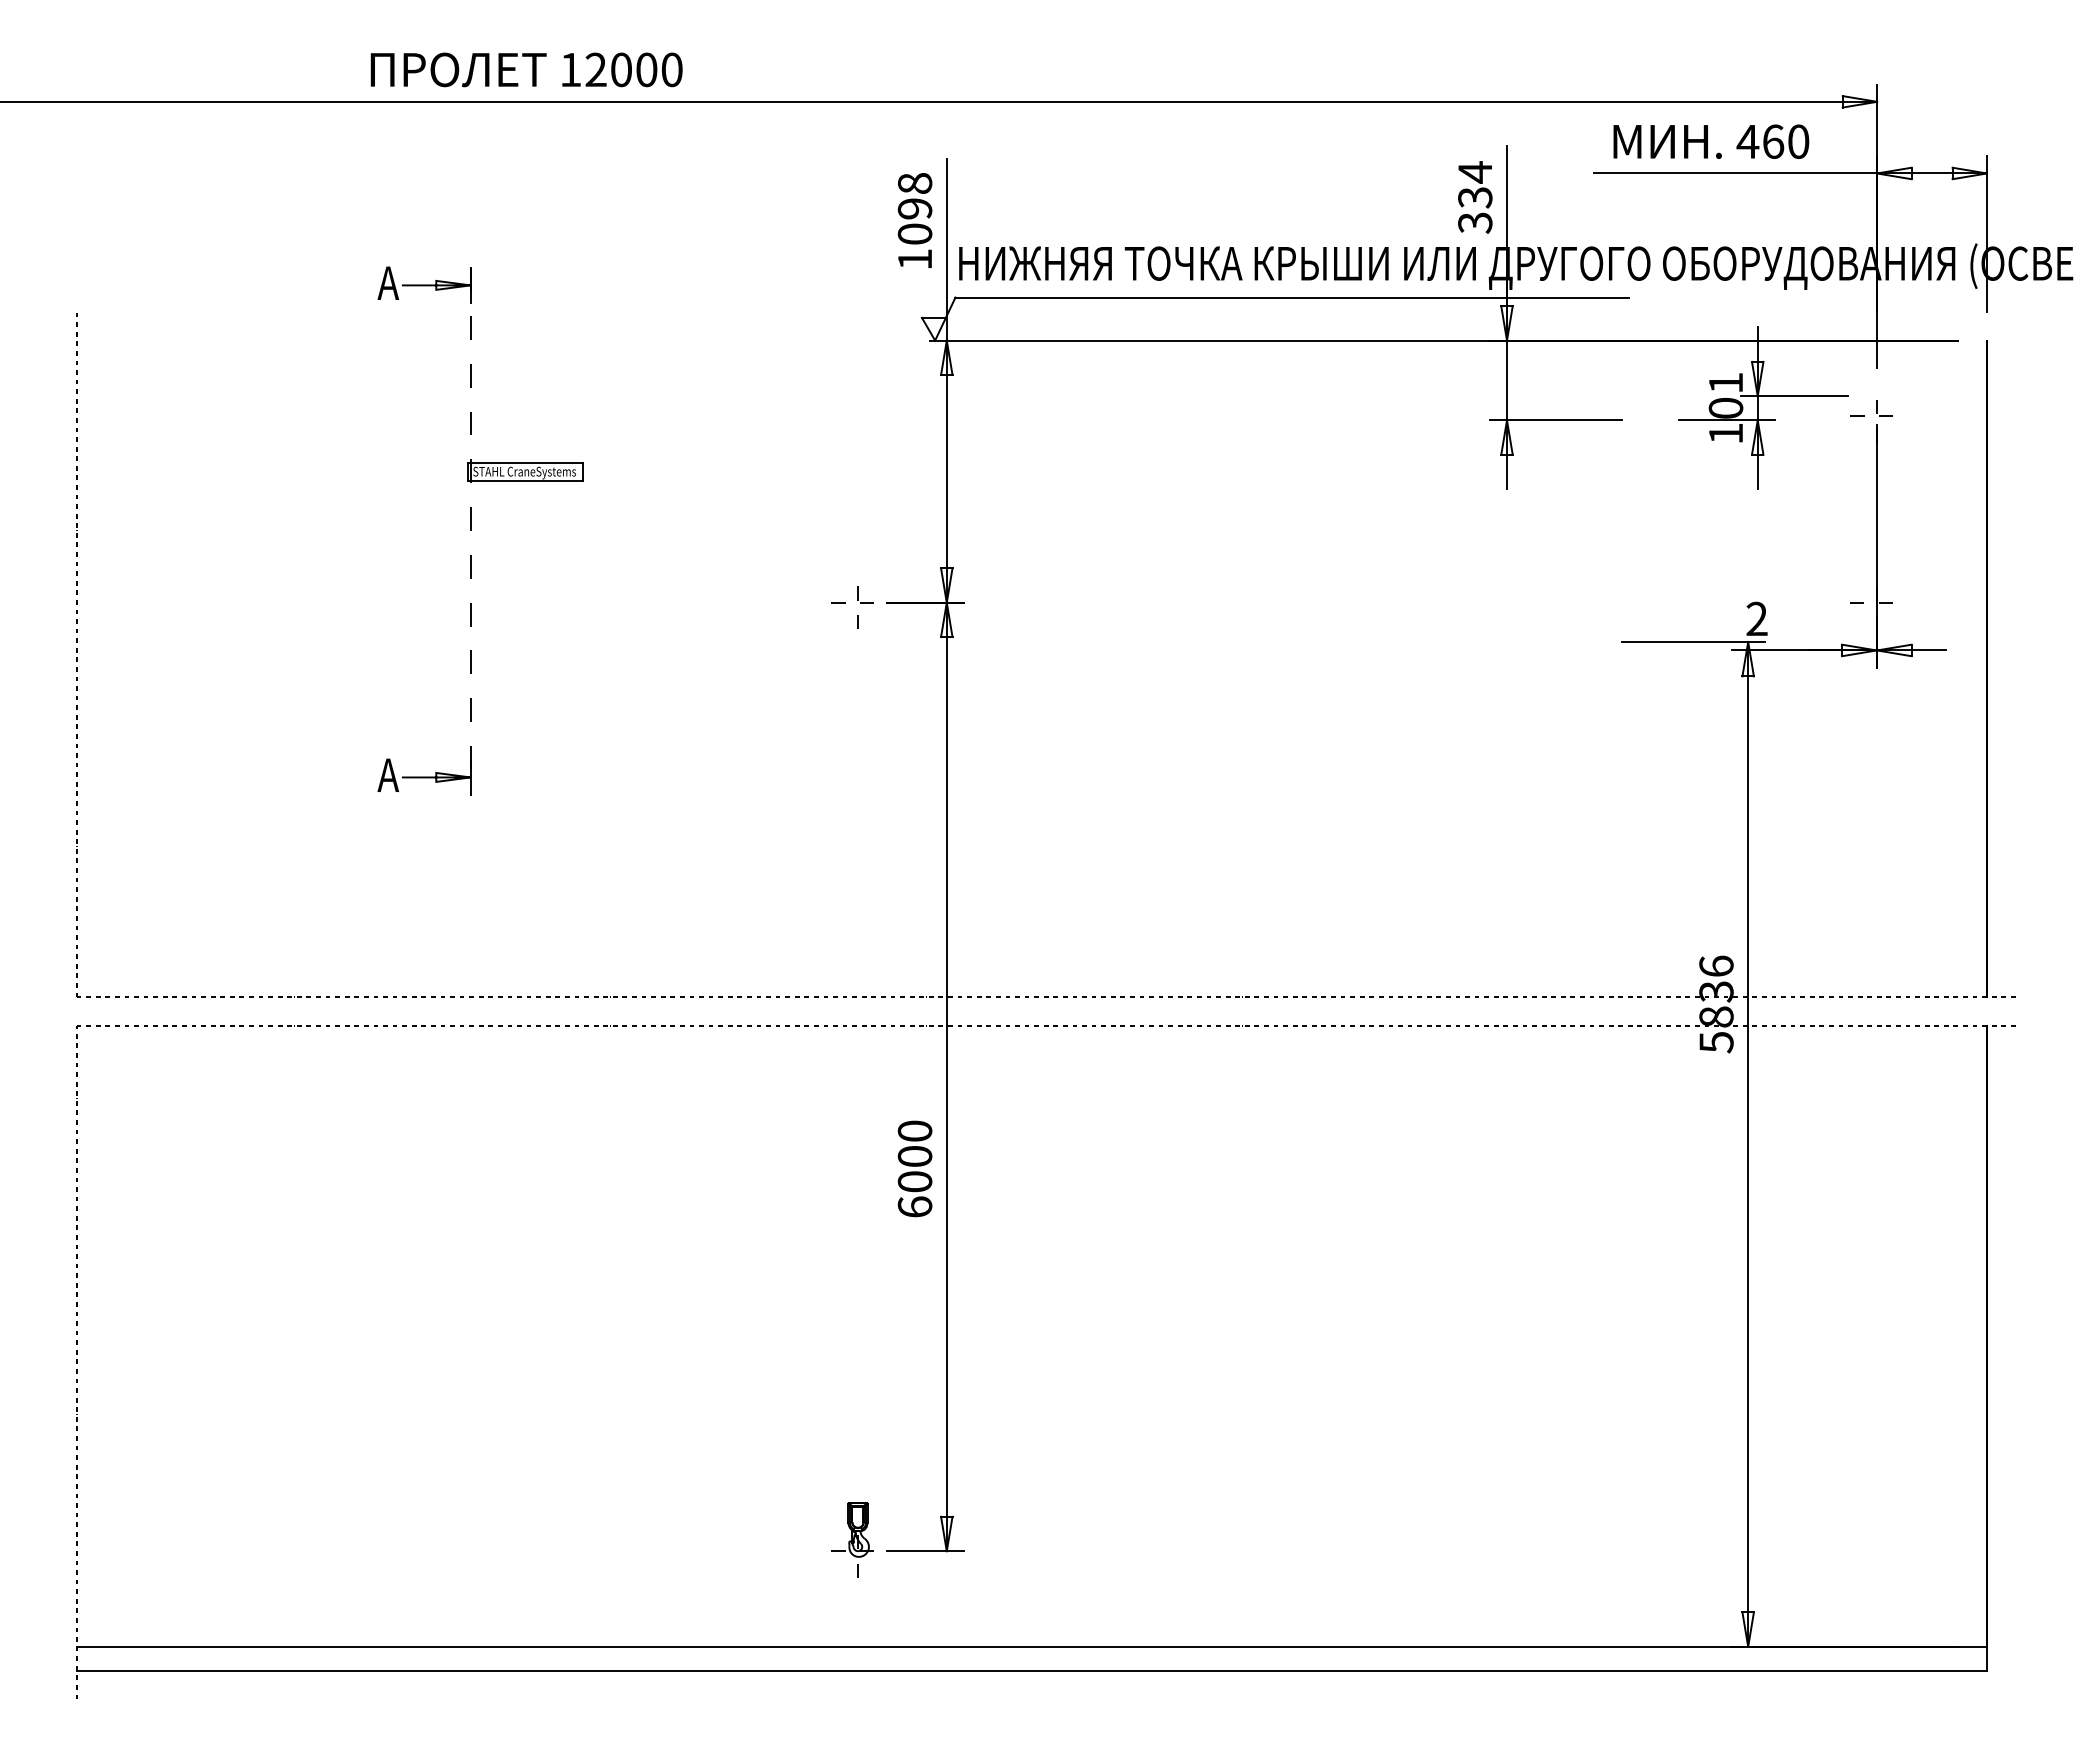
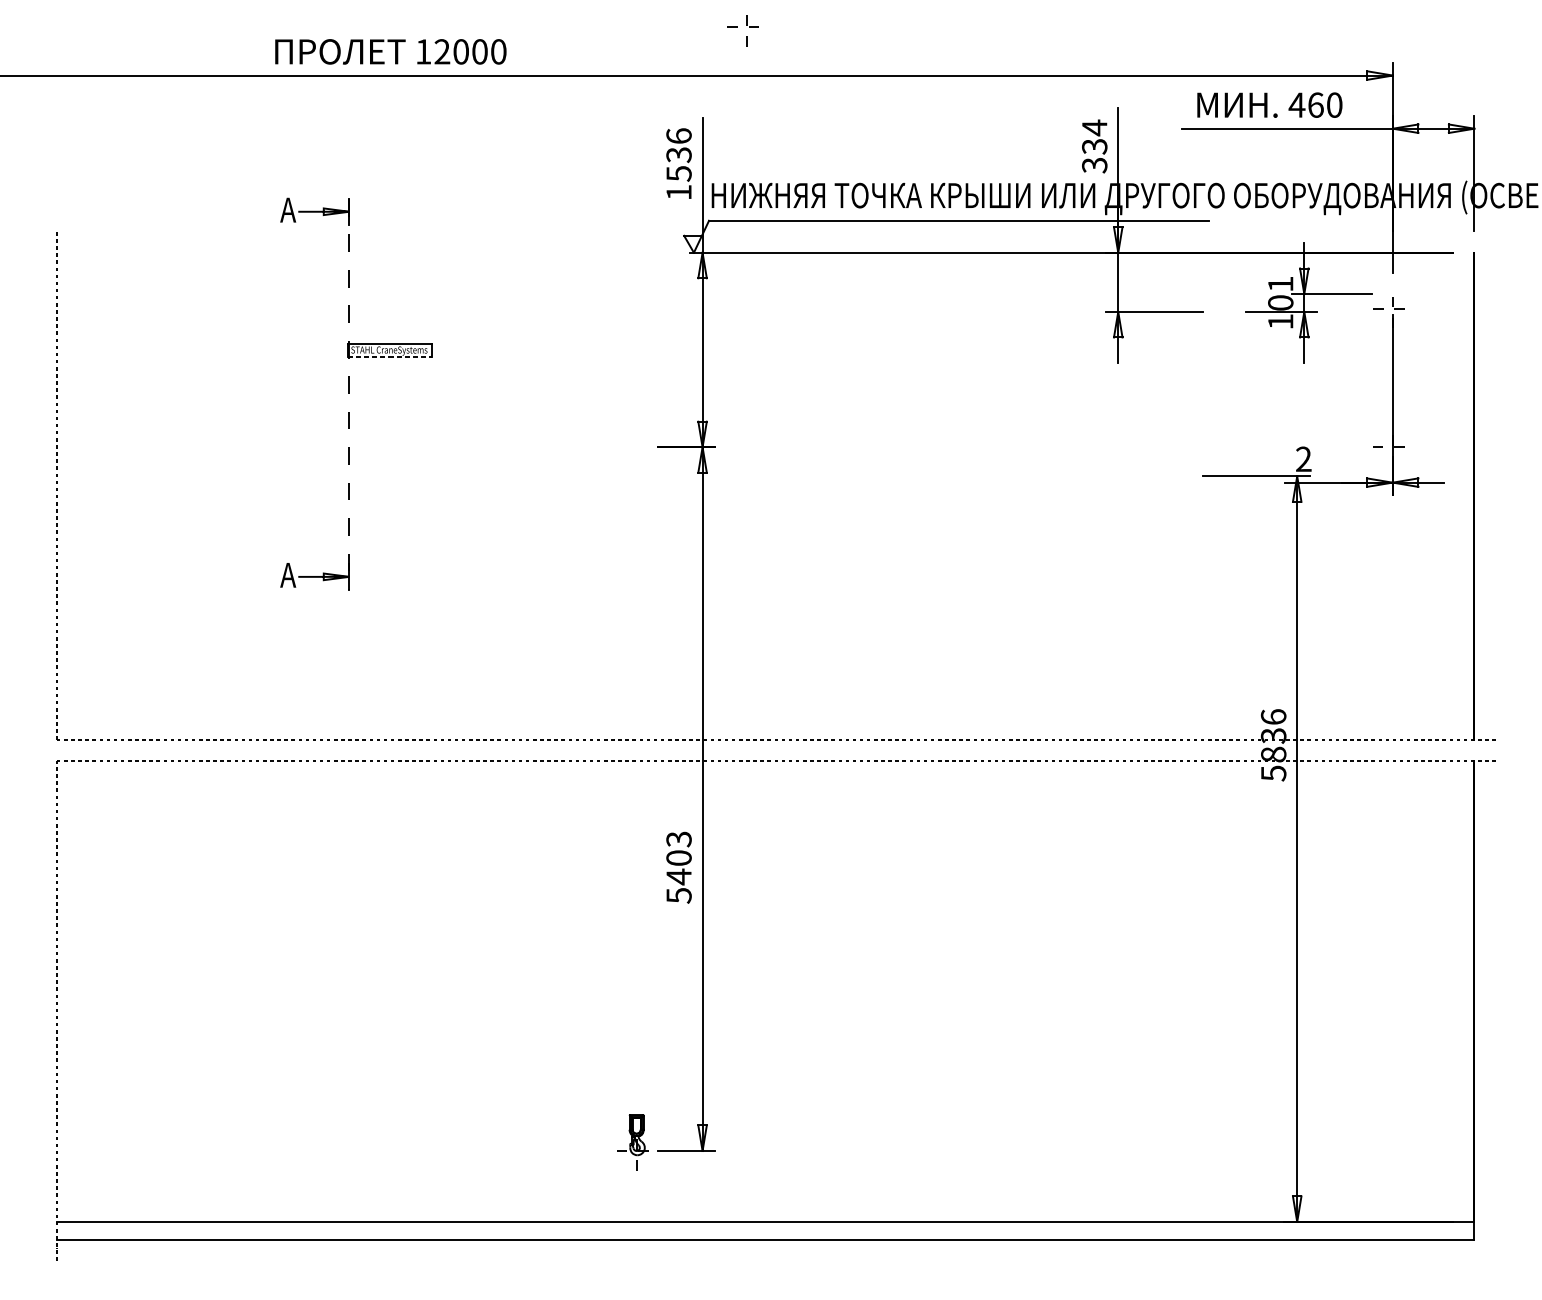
text: (914, 208) -> (678, 154), 1098 -> 1536
line: (526, 481) -> (390, 357), solid -> dashed
part: (845, 603) -> (737, 27), moved
text: (914, 1169) -> (678, 867), 6000 -> 5403

